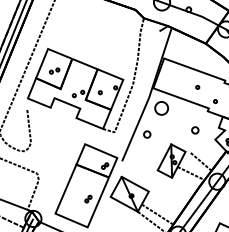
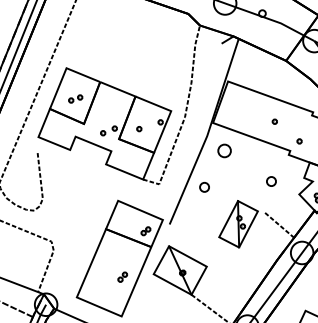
part: (161, 108) -> (224, 150), size x0.7
line: (191, 173) -> (265, 241), removed
line: (157, 214) -> (218, 298), removed

